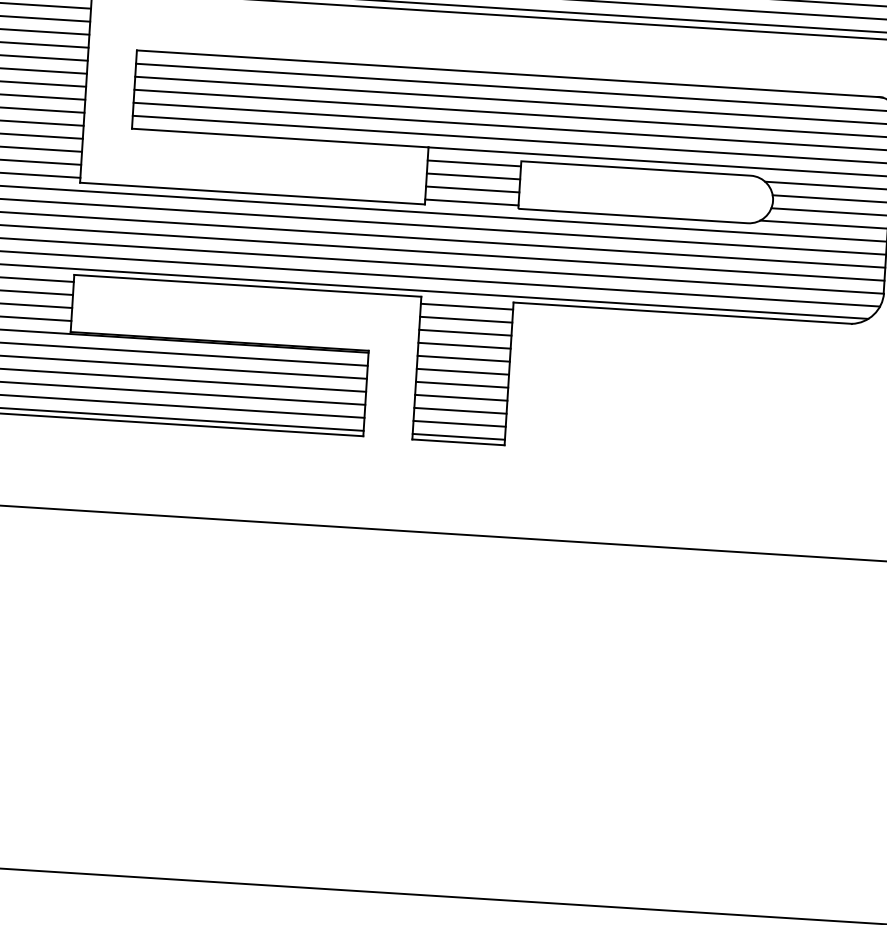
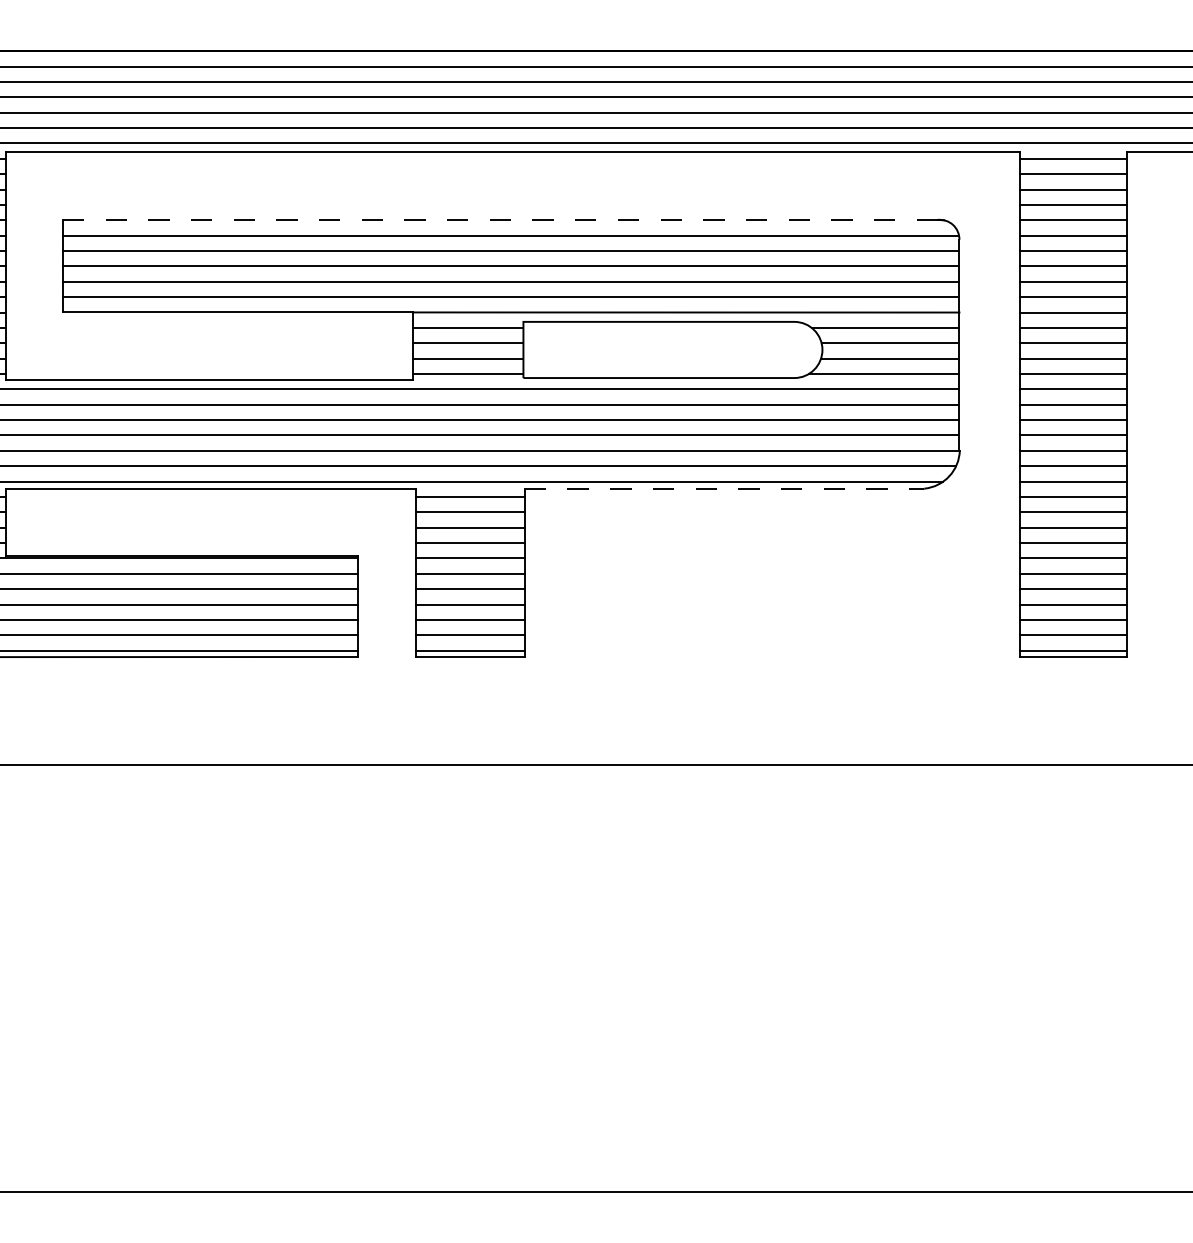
line: (507, 73) -> (500, 219), solid -> dashed
line: (682, 313) -> (724, 488), solid -> dashed

